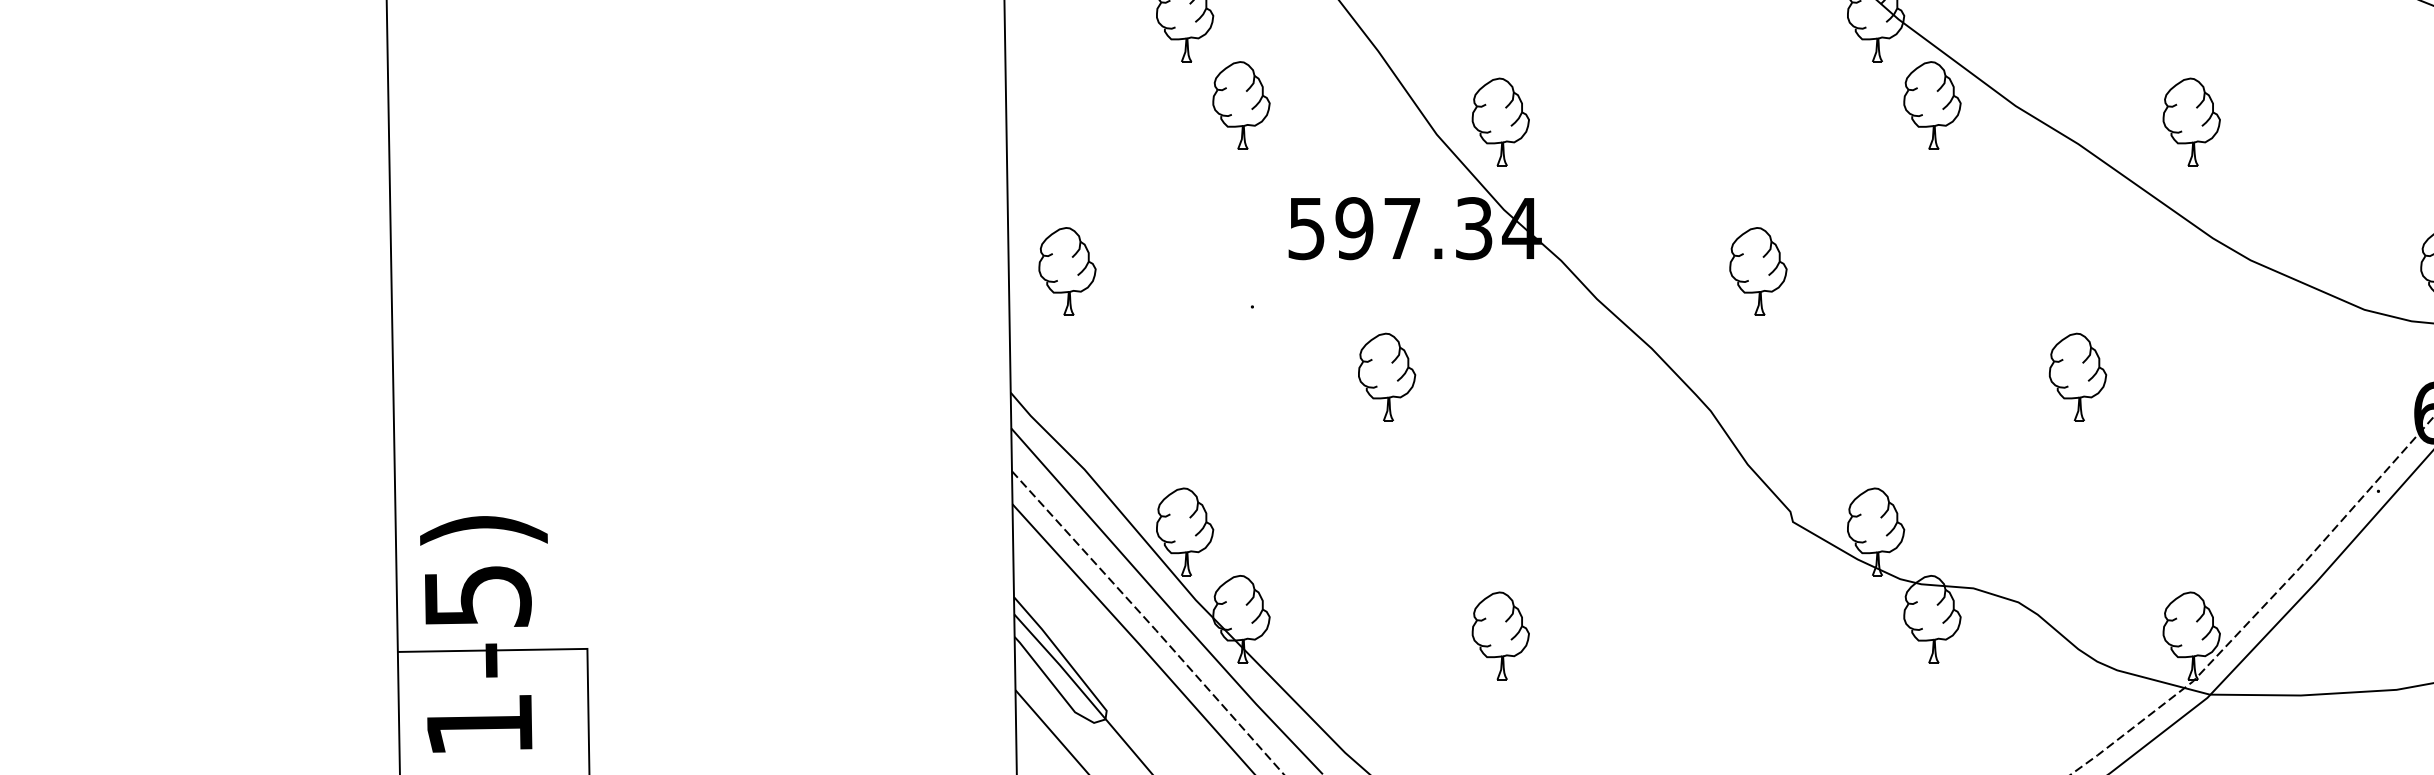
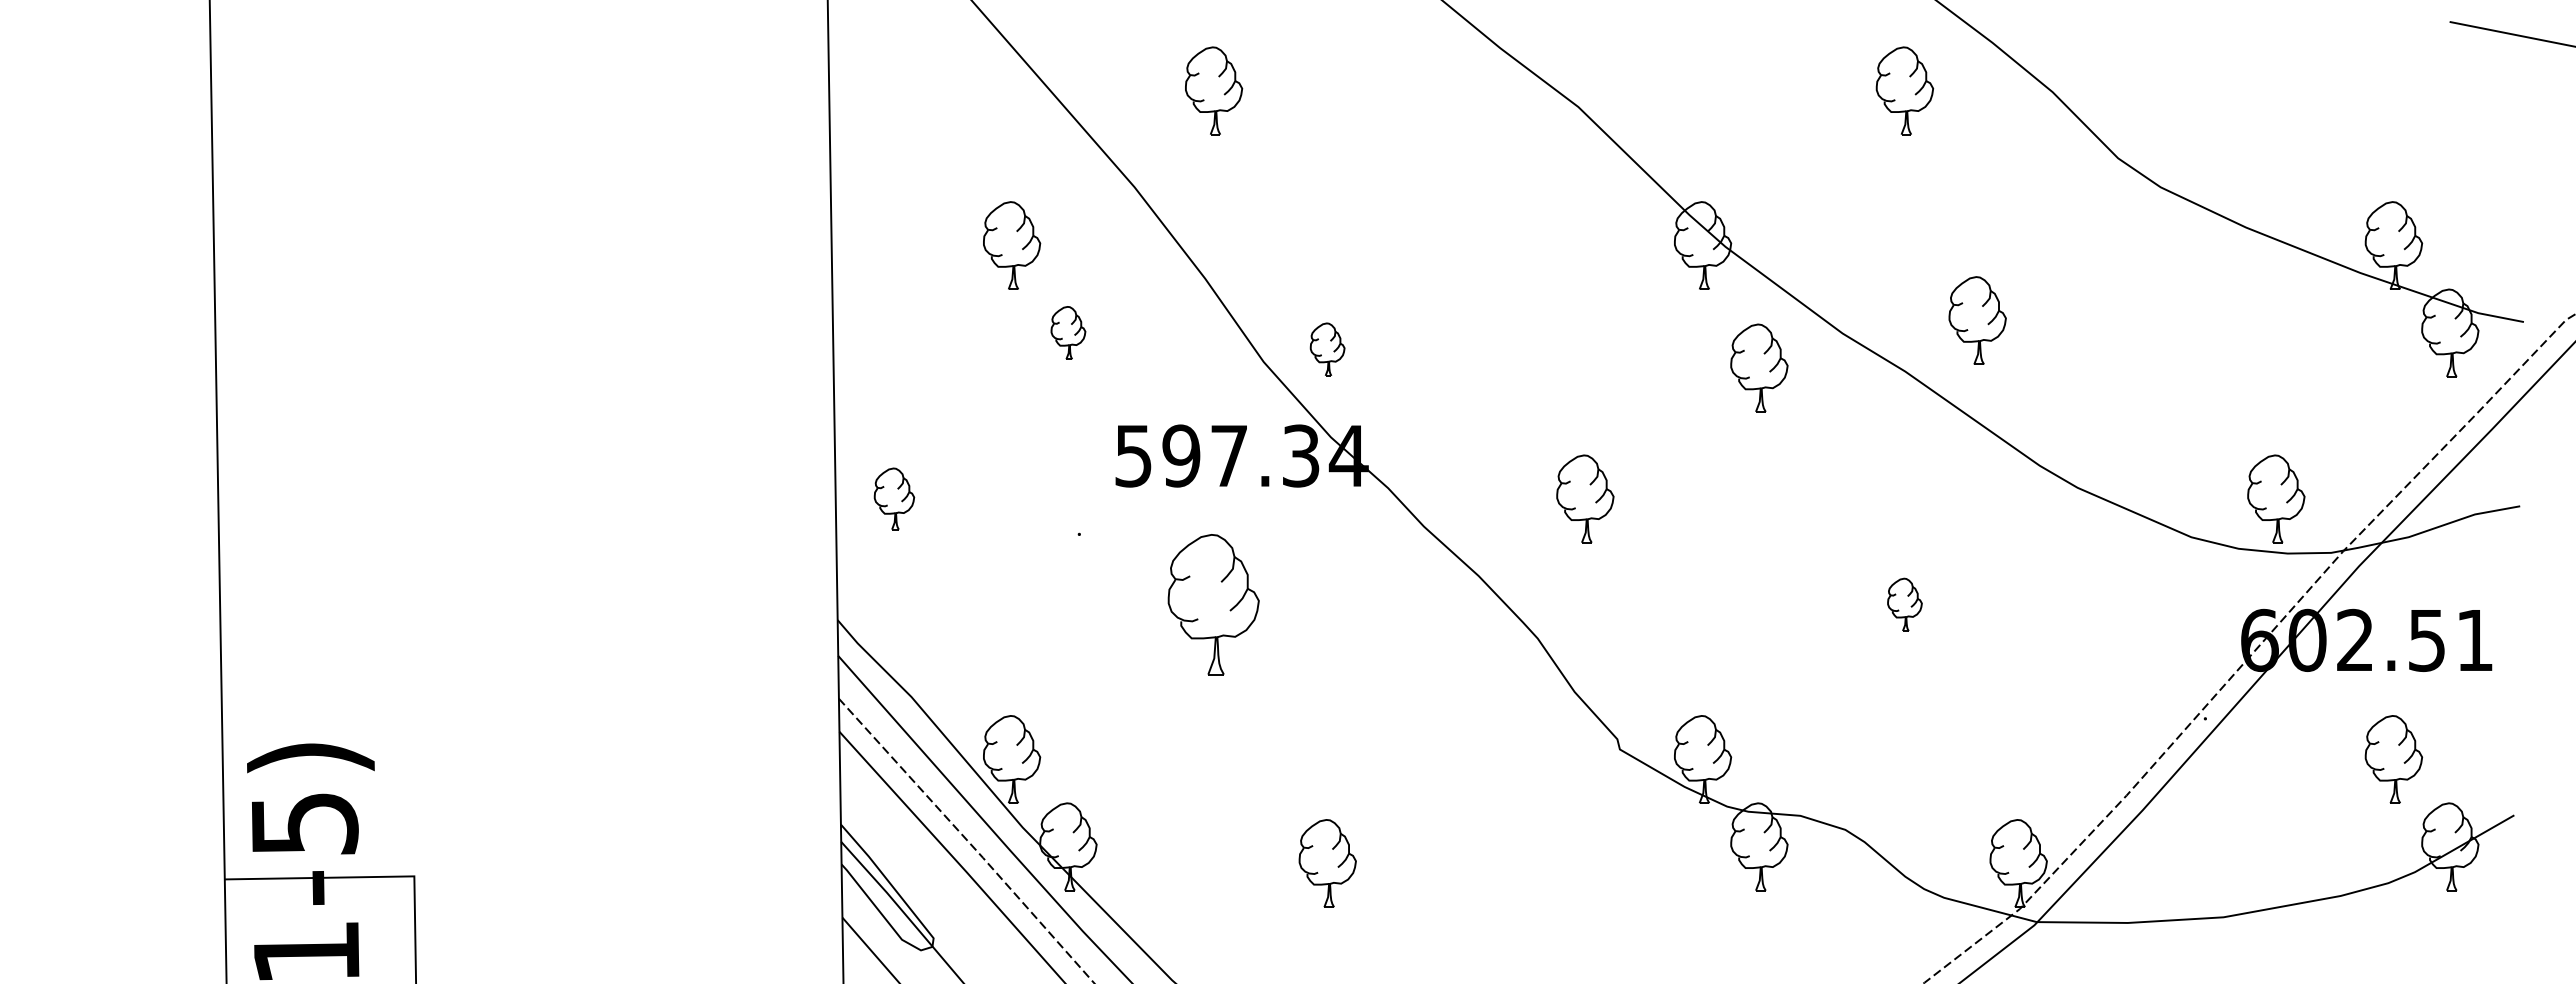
part: (1241, 105) -> (1068, 332), size x0.6
part: (1932, 105) -> (1759, 367), moved
part: (1500, 122) -> (1327, 349), size x0.6
part: (2191, 122) -> (1977, 320), moved
part: (1067, 271) -> (894, 498), size x0.7
part: (1387, 377) -> (1214, 604), size x1.6
part: (2077, 377) -> (1904, 604), size x0.6

